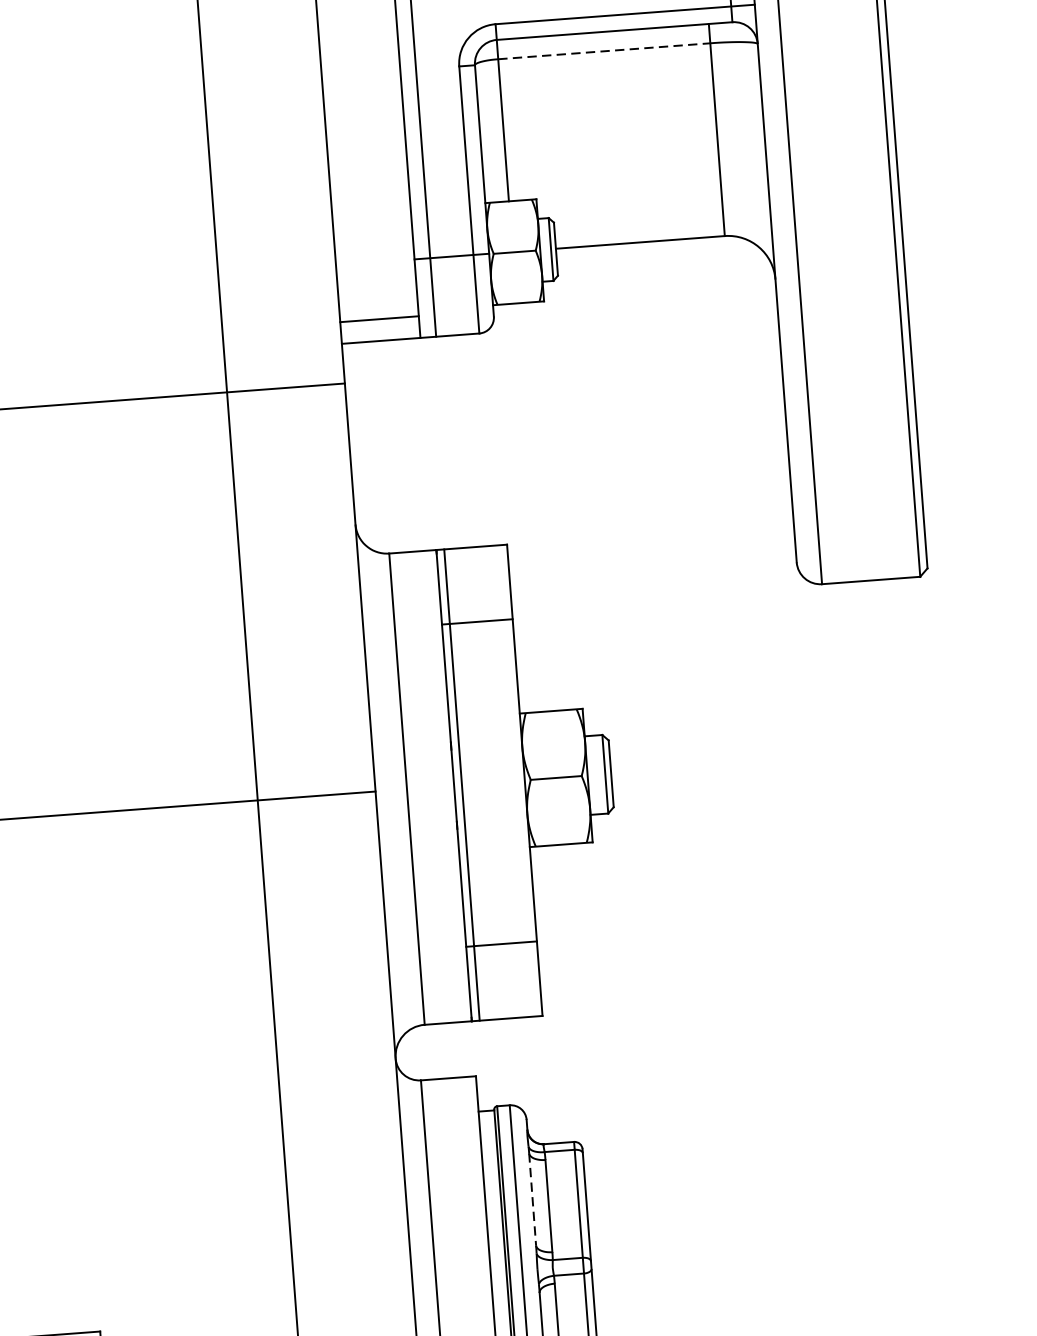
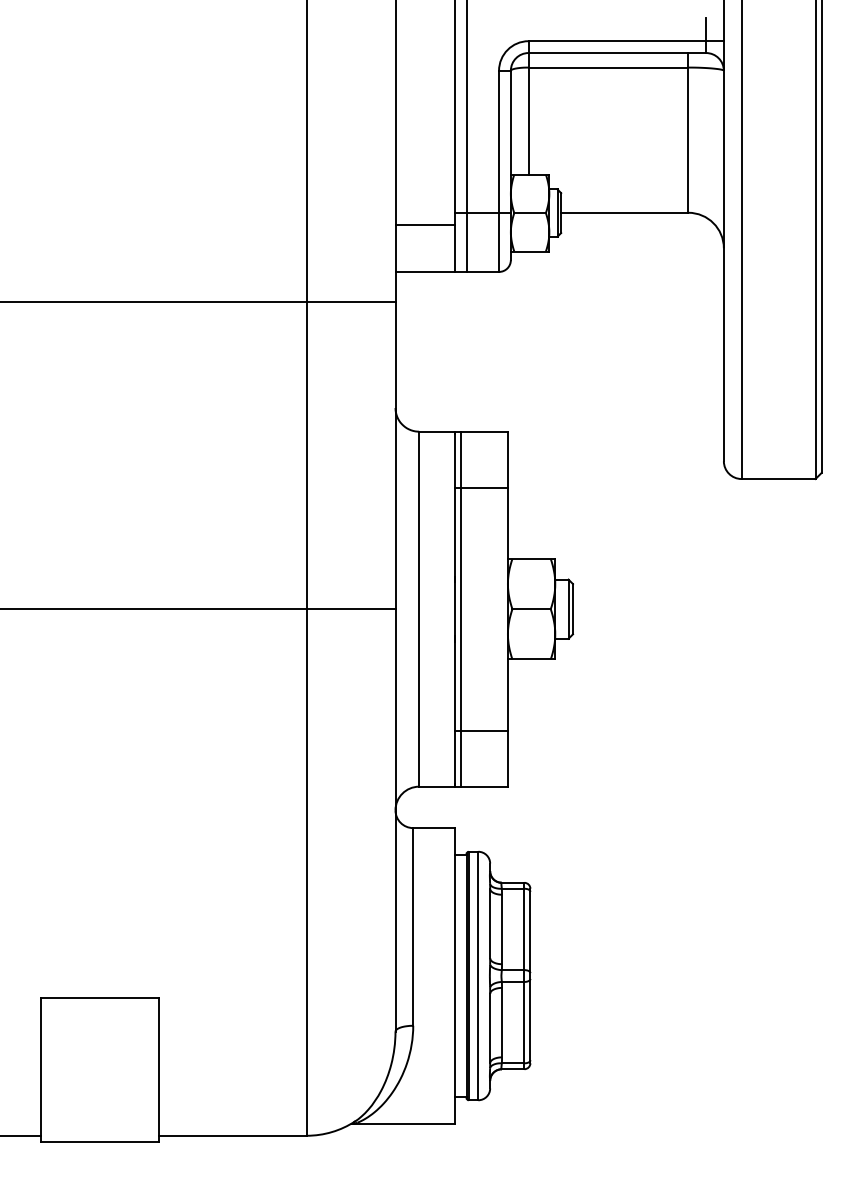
line: (604, 51) -> (608, 67), dashed -> solid
line: (378, 319) -> (424, 224), moved
line: (533, 1199) -> (490, 923), dashed -> solid

